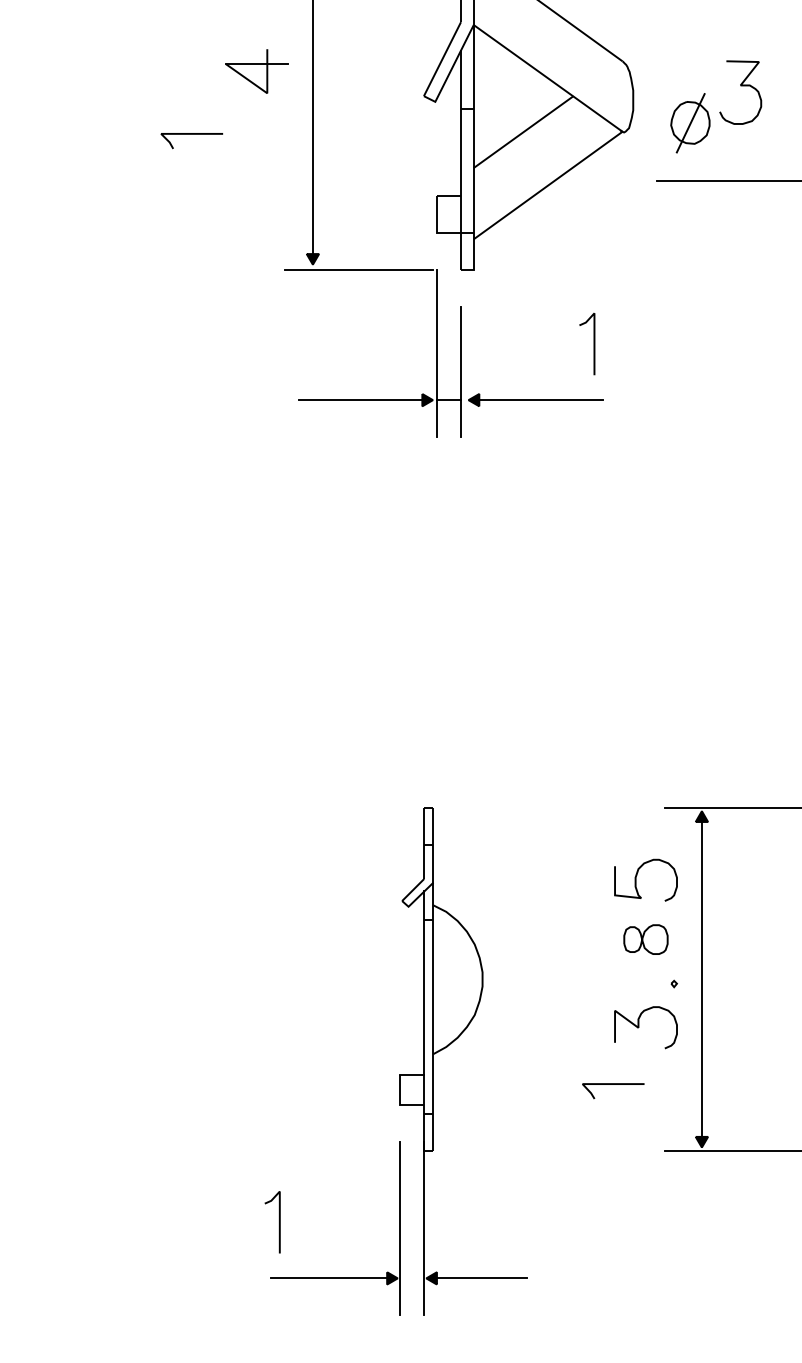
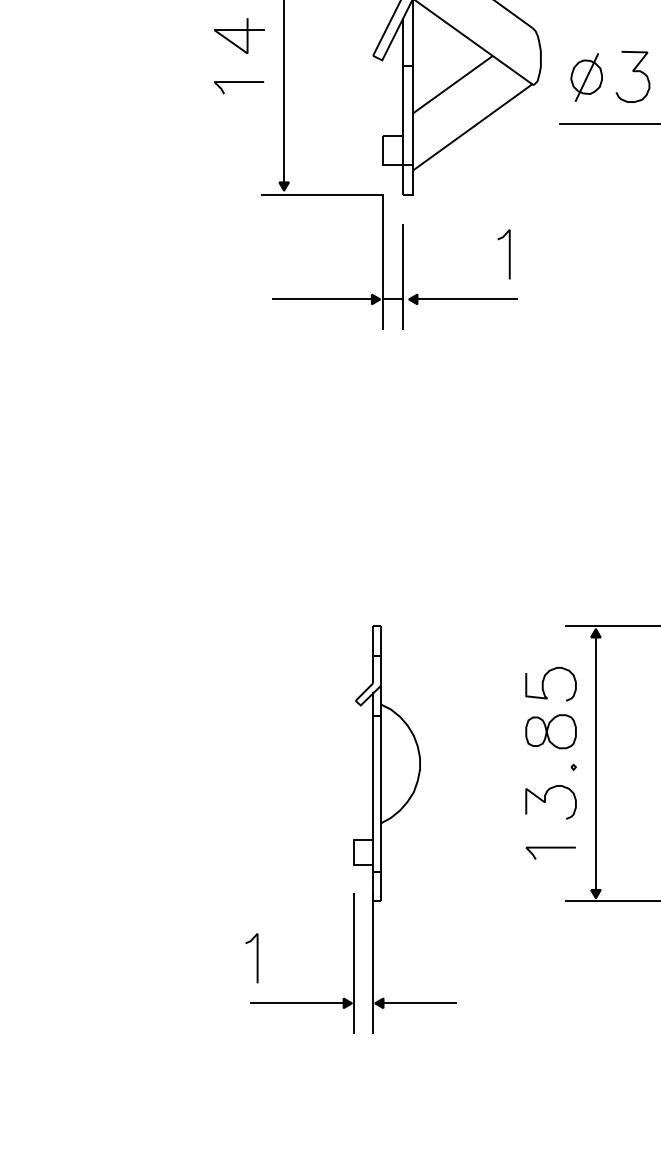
curve: (741, 87) -> (633, 72), moved
line: (192, 134) -> (239, 82), moved
part: (645, 939) -> (550, 731), size x1.43
line: (612, 1085) -> (550, 848), moved

